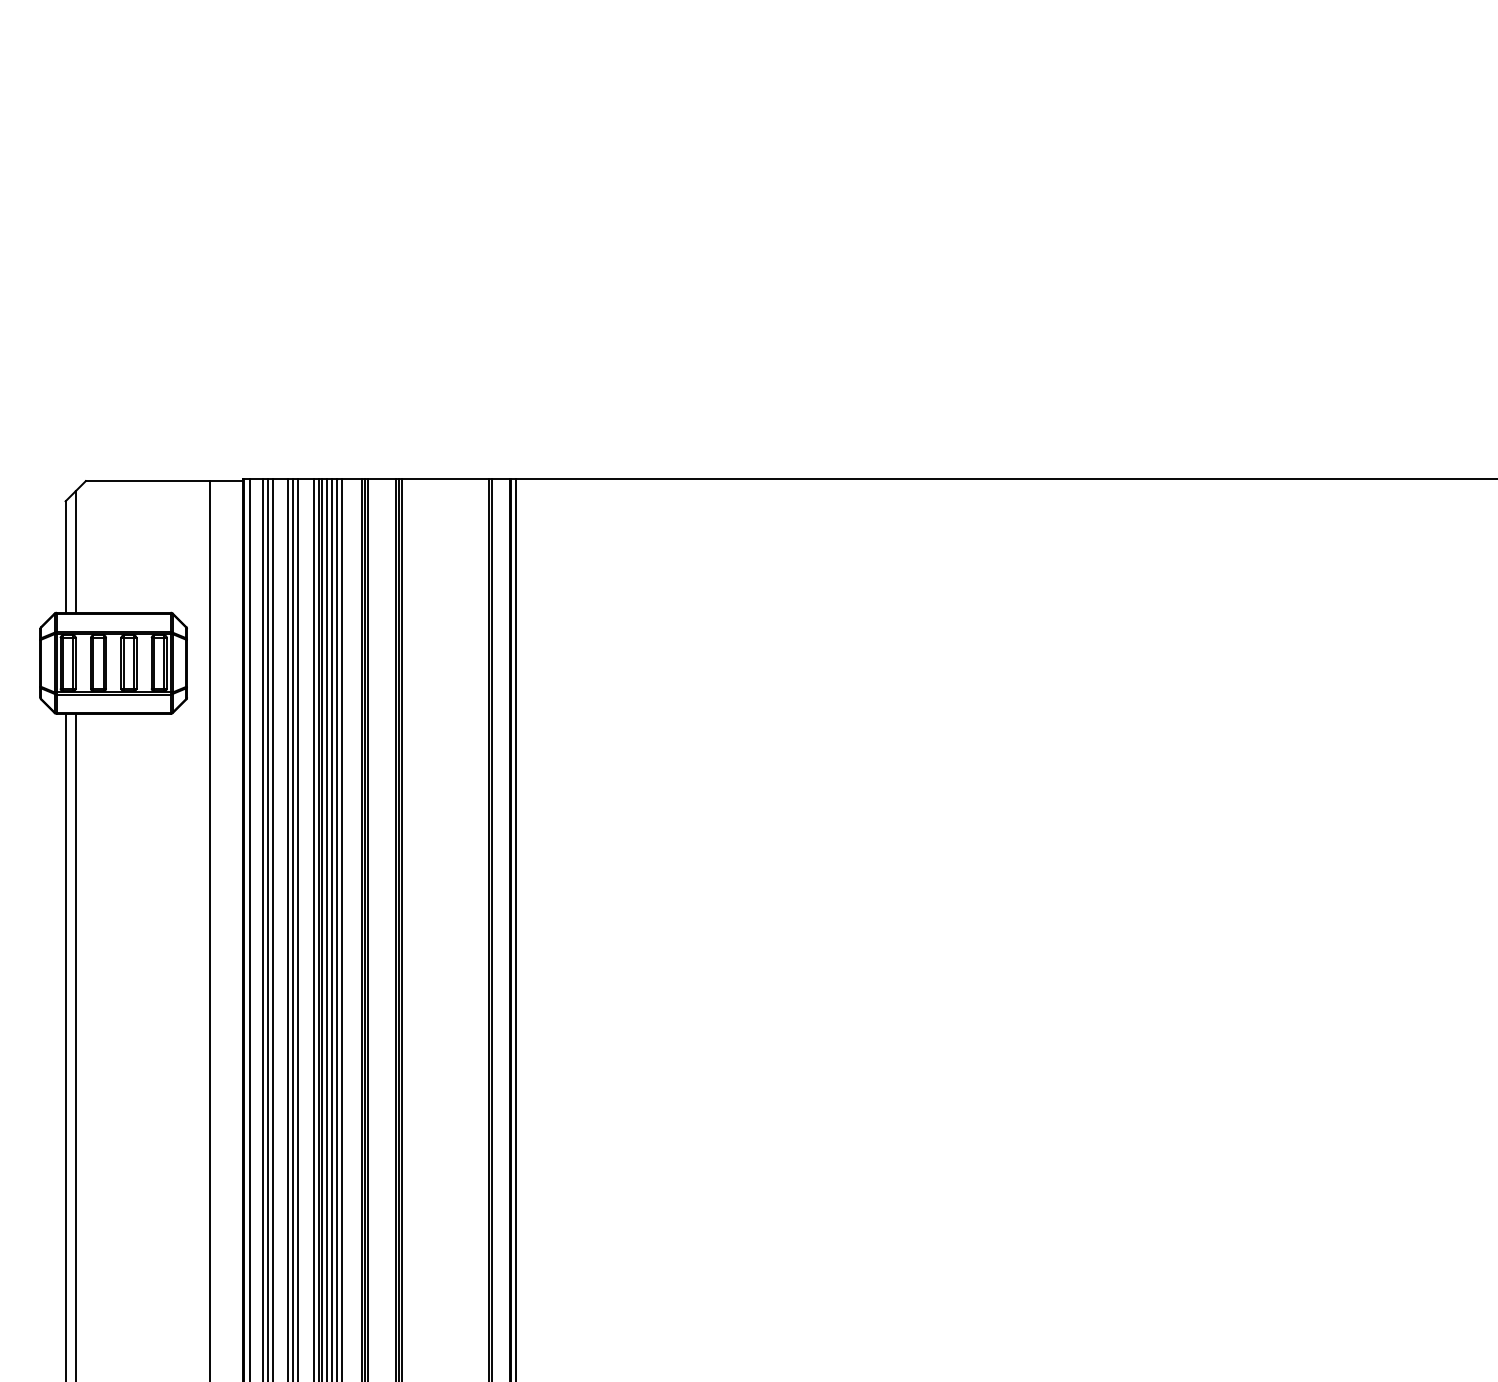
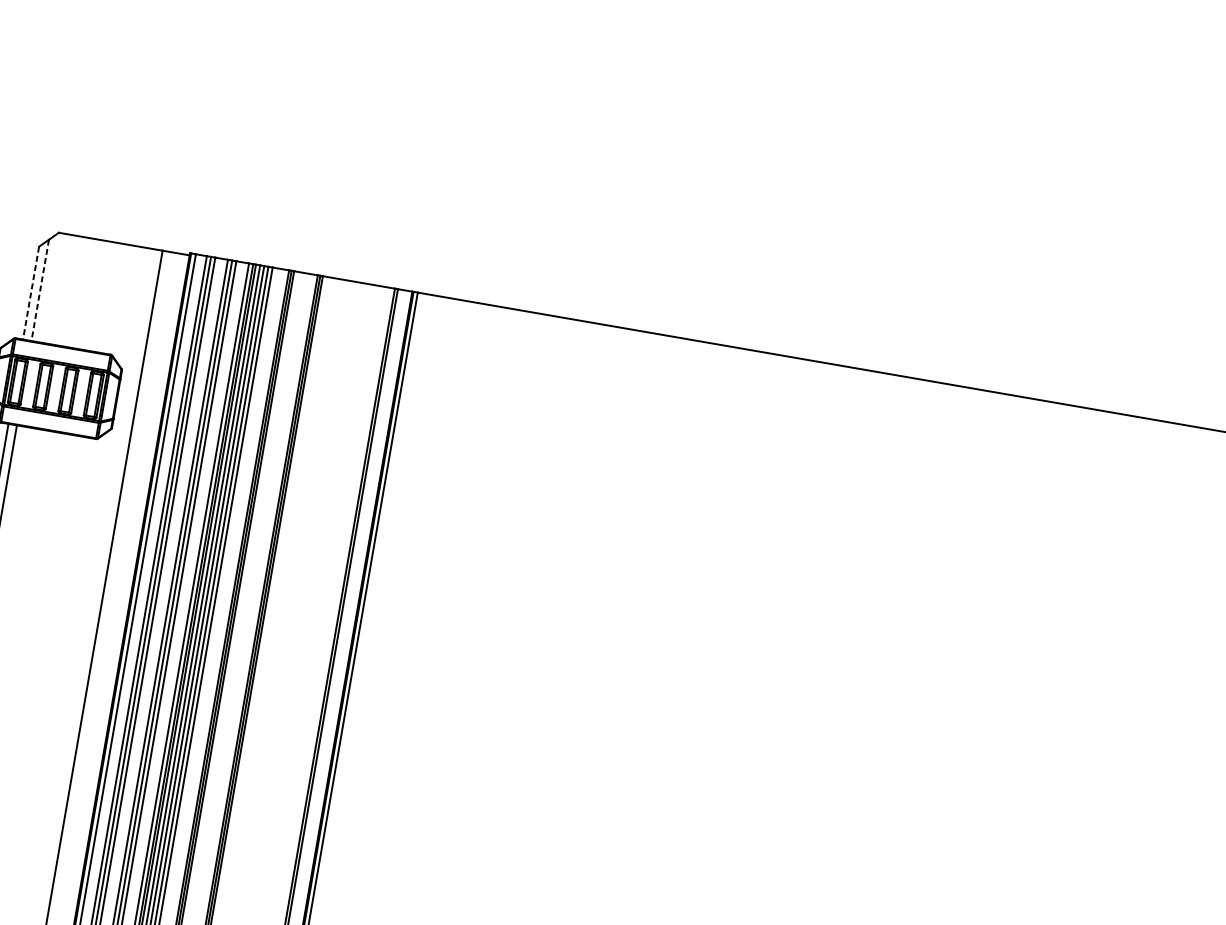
line: (75, 551) -> (40, 289), solid -> dashed
line: (65, 557) -> (30, 293), solid -> dashed

